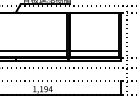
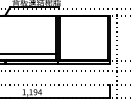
line: (94, 51) -> (83, 54), removed

